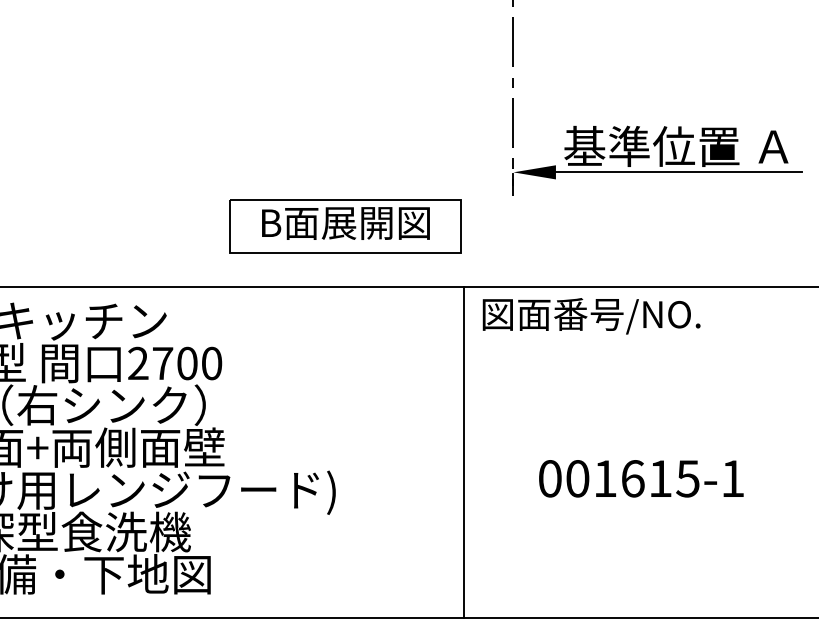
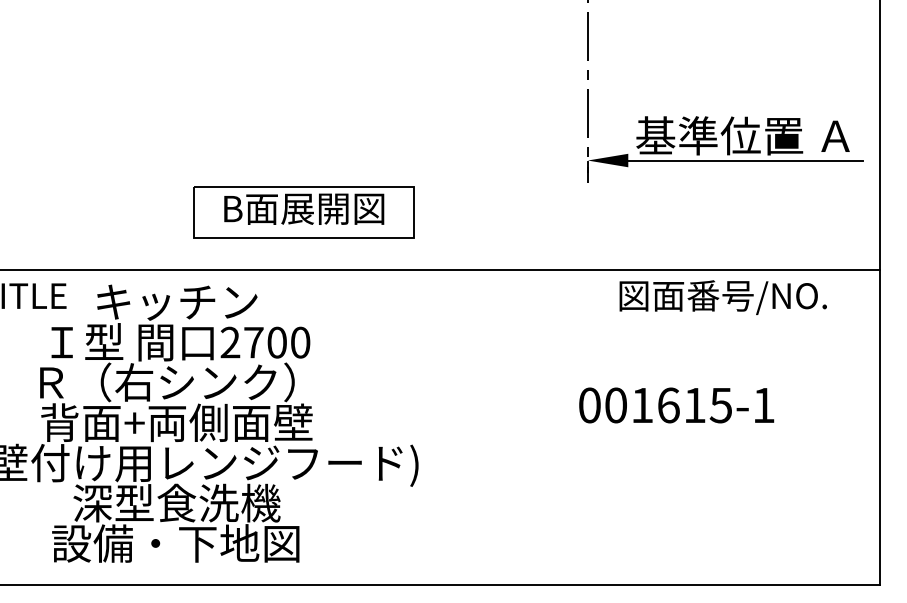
part: (345, 226) -> (303, 212), moved
text: (590, 316) -> (722, 297), moved
line: (463, 451) -> (540, 426), removed
text: (641, 478) -> (676, 405), moved

